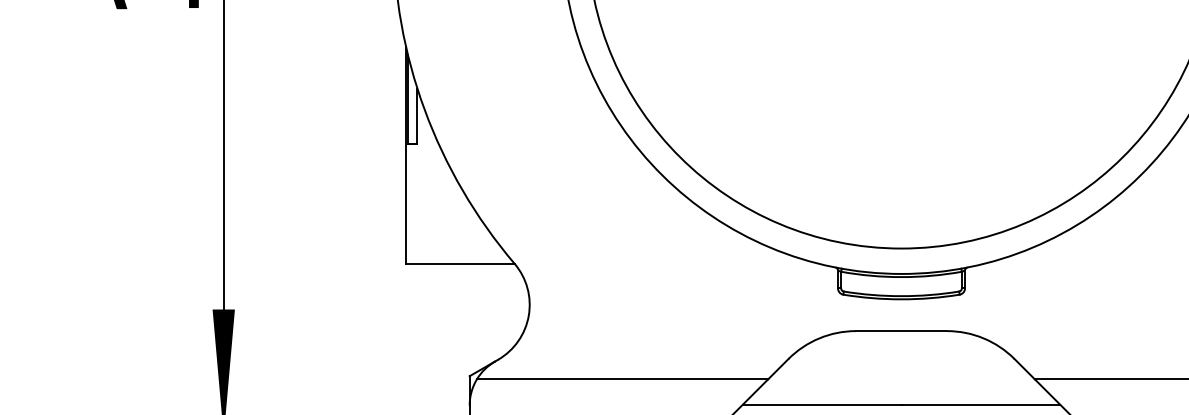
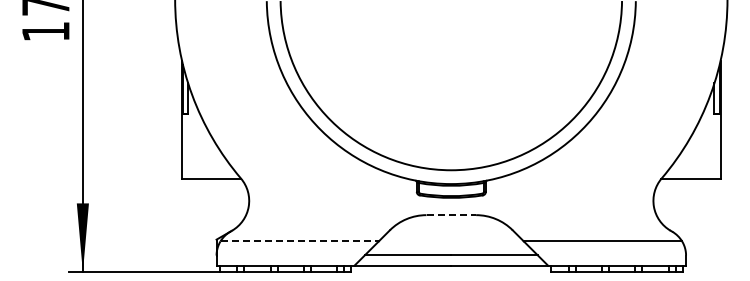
line: (901, 331) -> (451, 215), solid -> dashed
line: (624, 379) -> (300, 241), solid -> dashed

